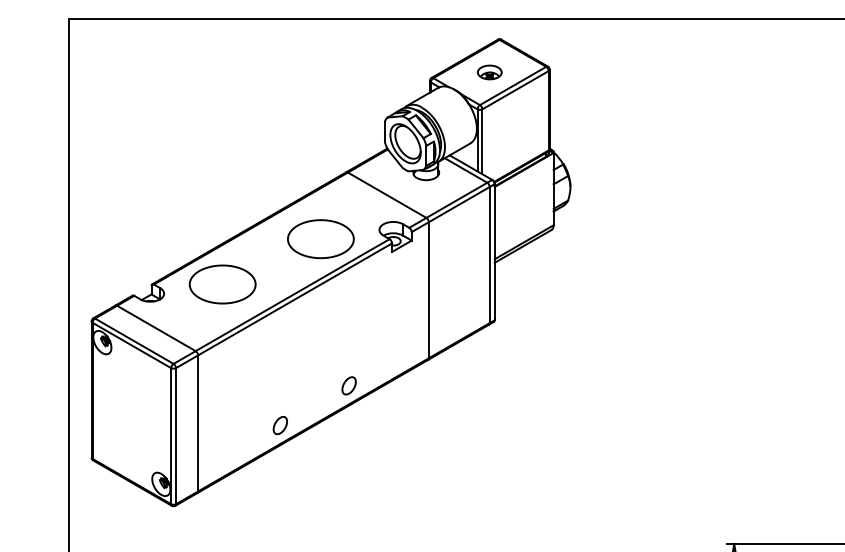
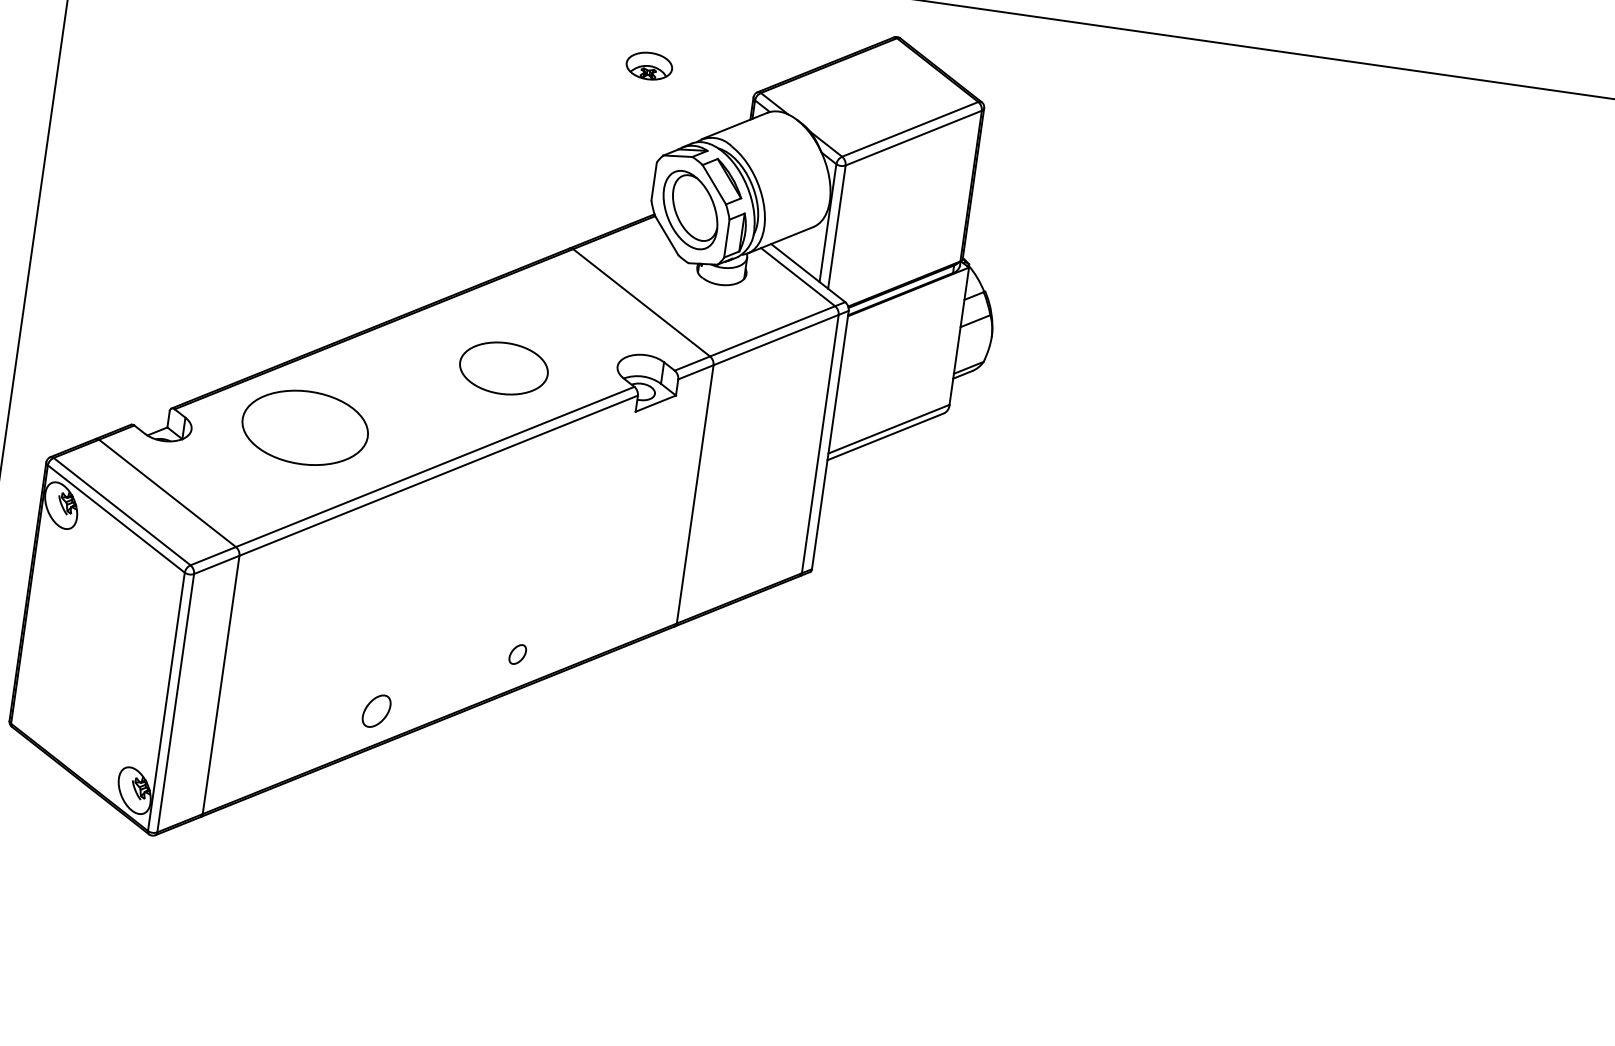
part: (489, 72) -> (648, 66), moved
part: (320, 239) -> (503, 368), size x0.7
part: (348, 385) -> (516, 653), size x0.6

